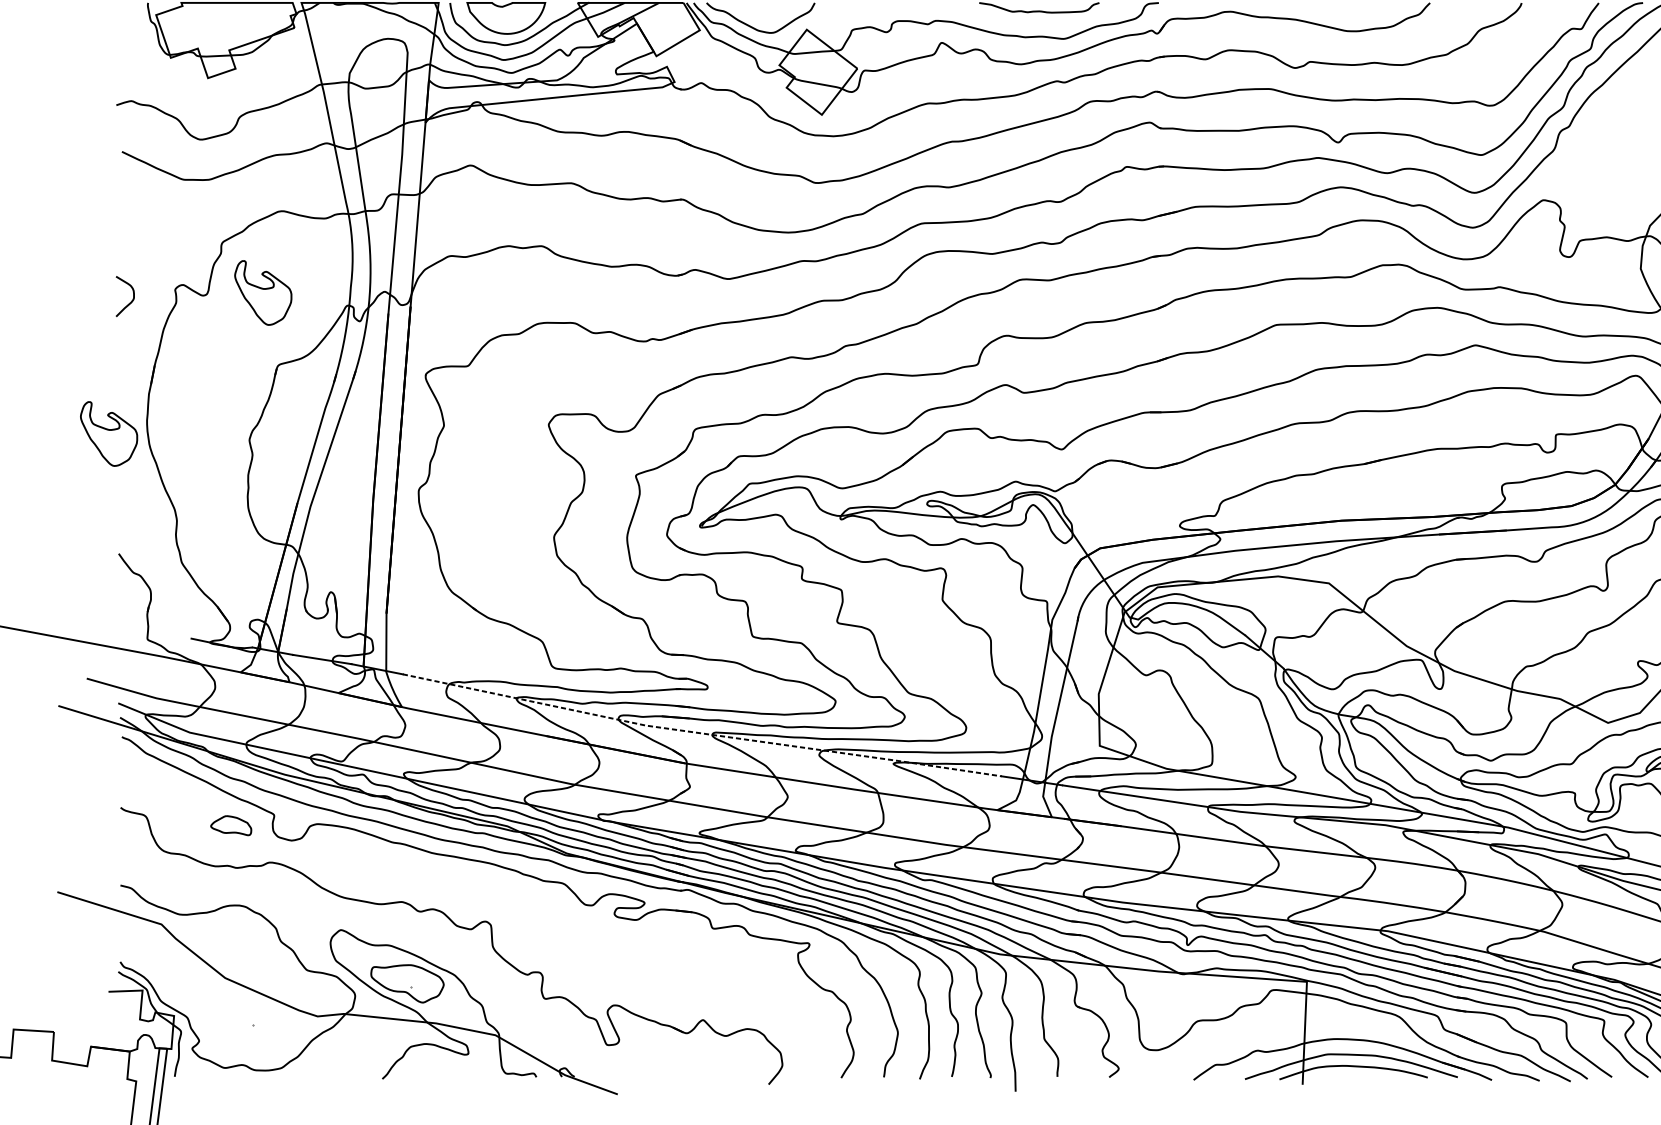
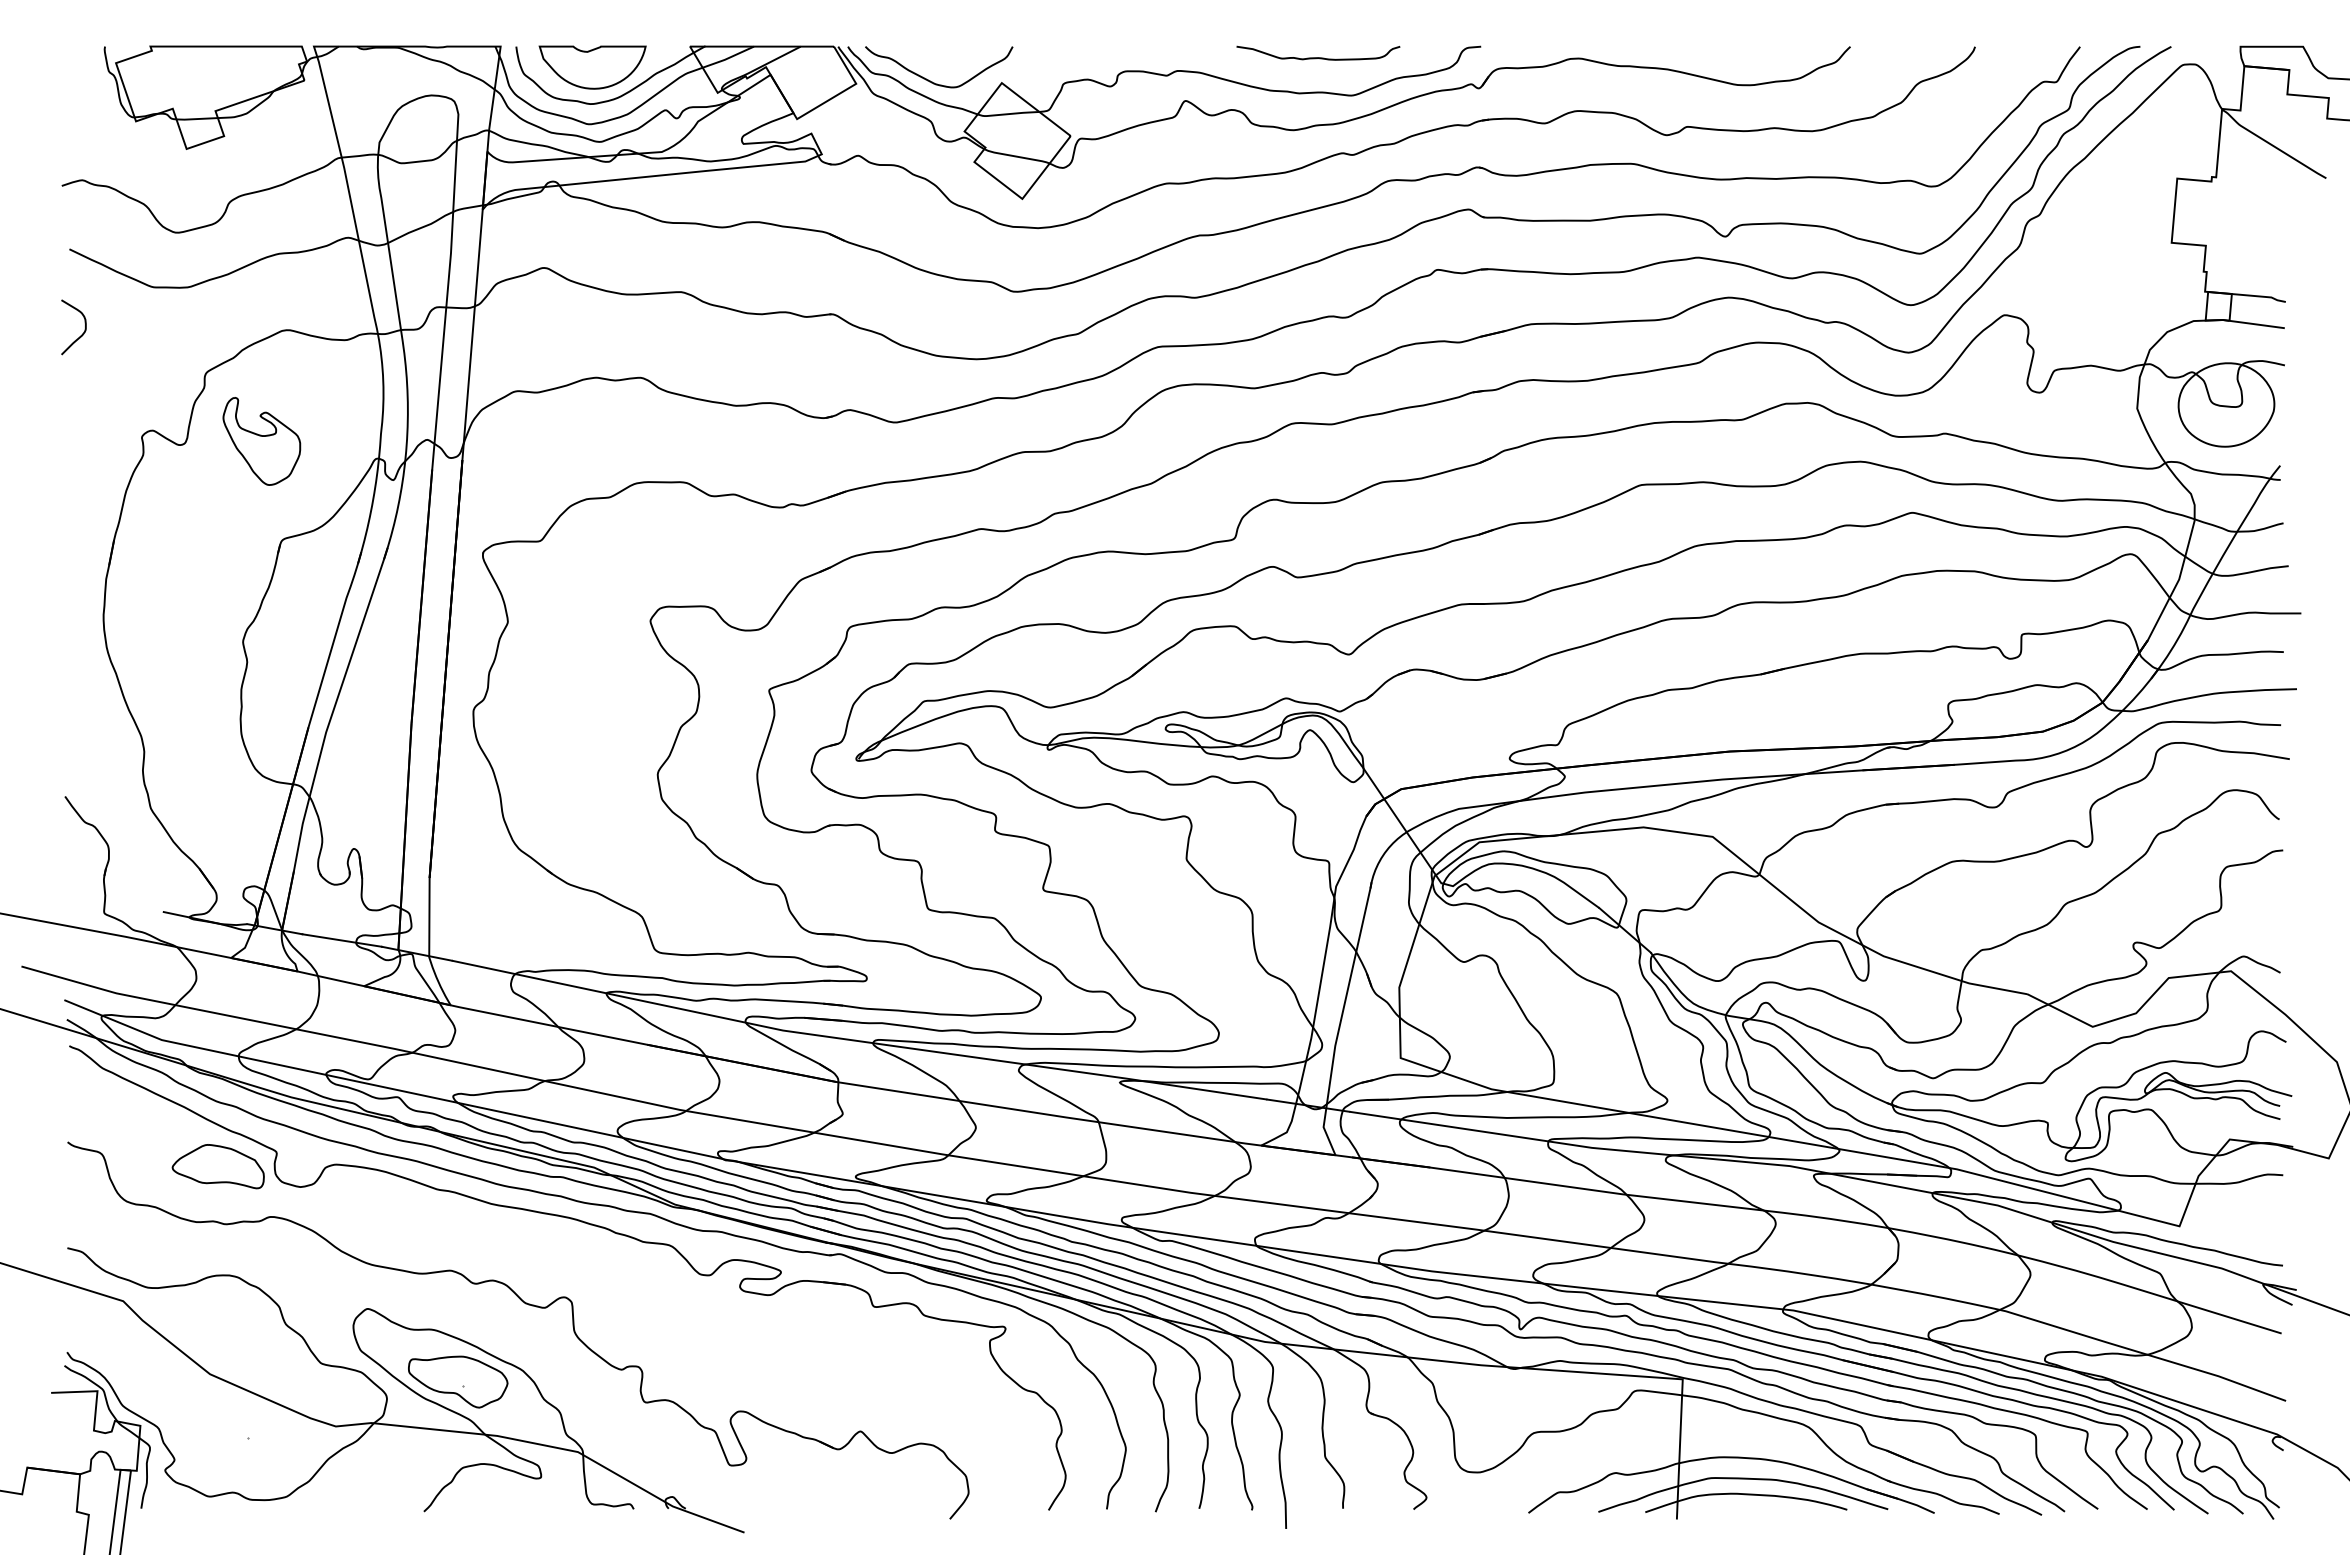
curve: (130, 301) -> (81, 334), moved
part: (108, 434) -> (51, 633), removed
line: (701, 733) -> (858, 1041), dashed -> solid
part: (230, 825) -> (217, 1166), size x1.67

